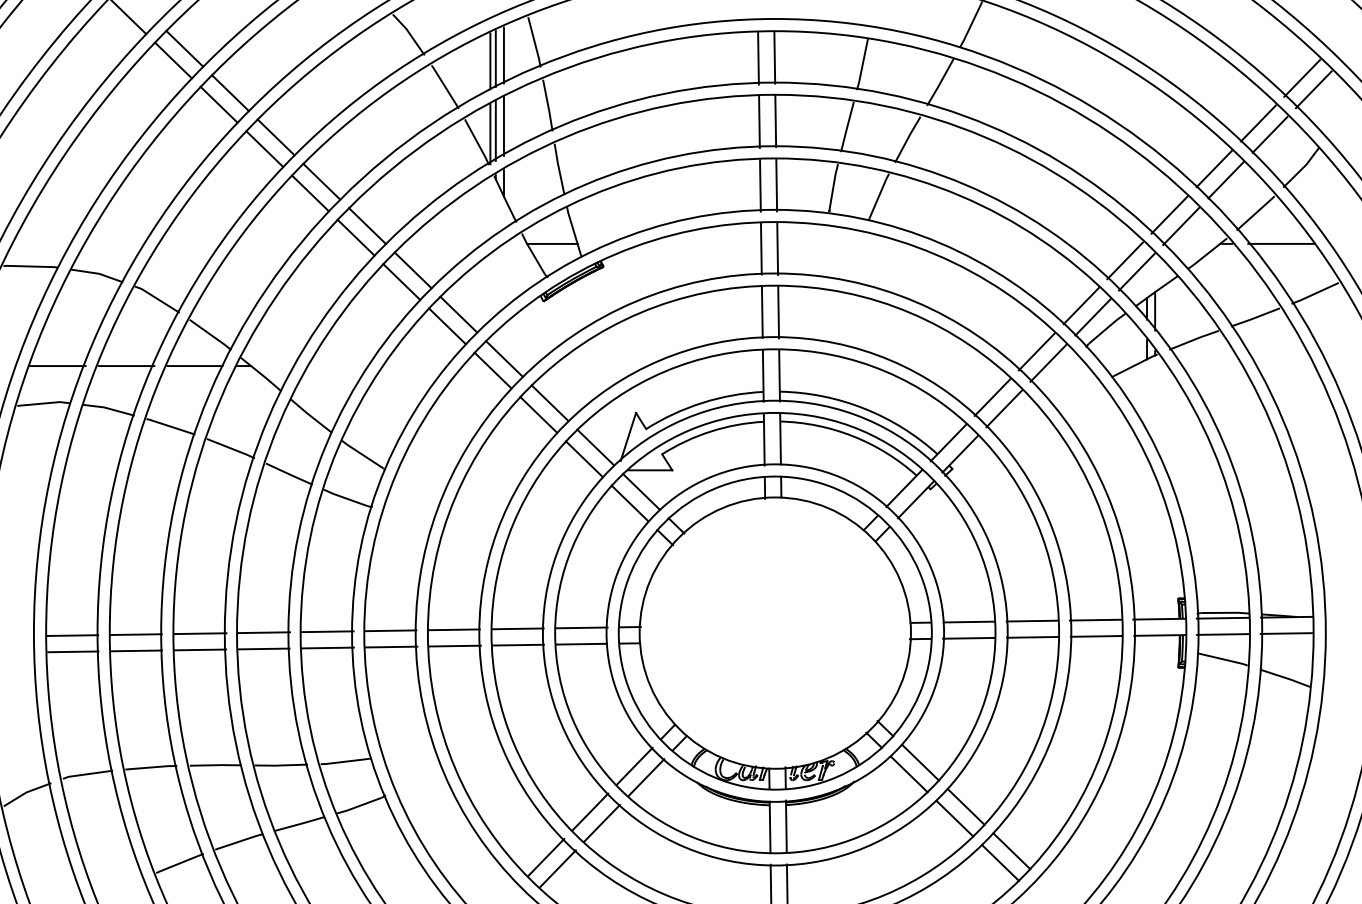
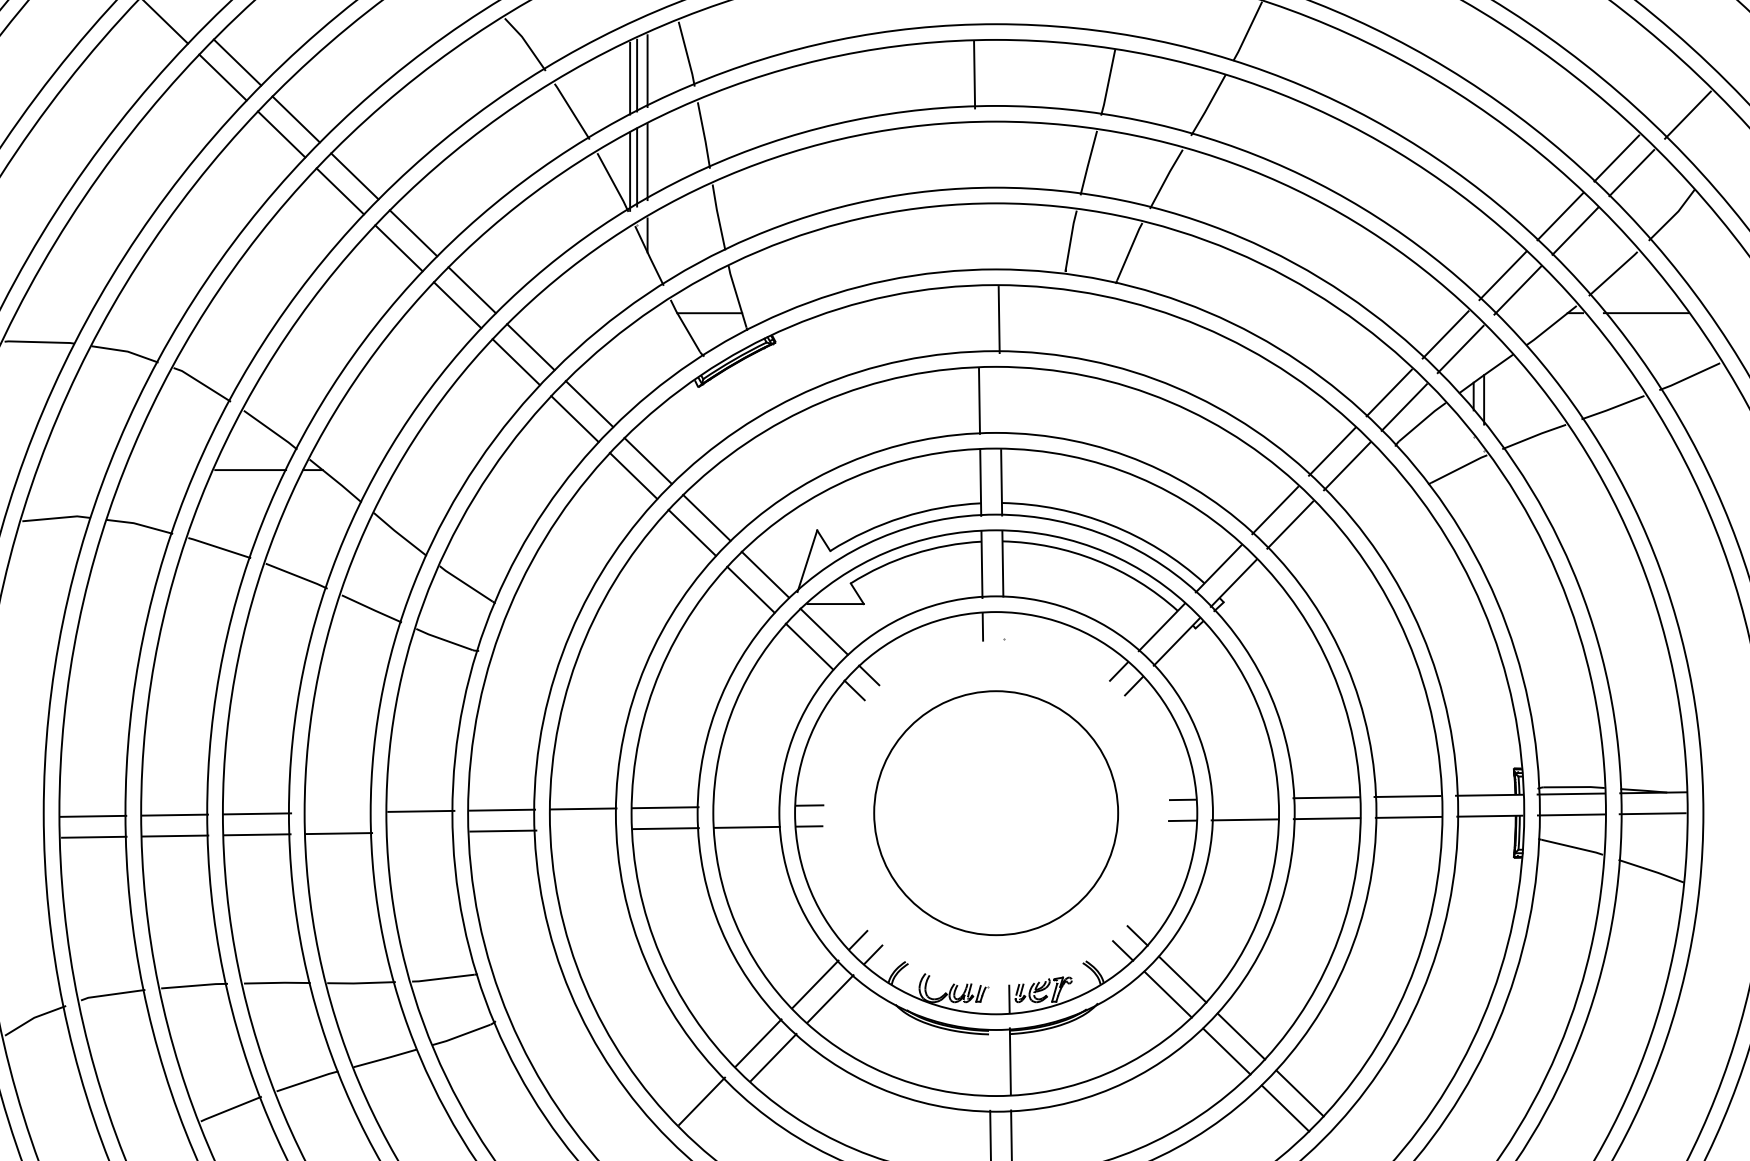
line: (774, 57) -> (994, 73), removed
line: (1301, 78) -> (1672, 100), removed
line: (759, 121) -> (975, 156), removed
line: (775, 121) -> (996, 155), removed
line: (760, 185) -> (976, 238), removed
line: (776, 185) -> (997, 237), removed
line: (760, 248) -> (977, 319), removed
line: (777, 312) -> (999, 401), removed
line: (57, 366) -> (74, 470), removed
line: (126, 366) -> (162, 470), removed
line: (968, 621) -> (1244, 798), removed
line: (581, 627) -> (747, 805), removed
line: (264, 632) -> (339, 812), removed
circle: (774, 632) -> (995, 812), size x0.7
line: (454, 645) -> (584, 829), removed
line: (327, 647) -> (420, 831), removed
line: (769, 827) -> (988, 1062), removed
line: (558, 868) -> (717, 1115), removed

